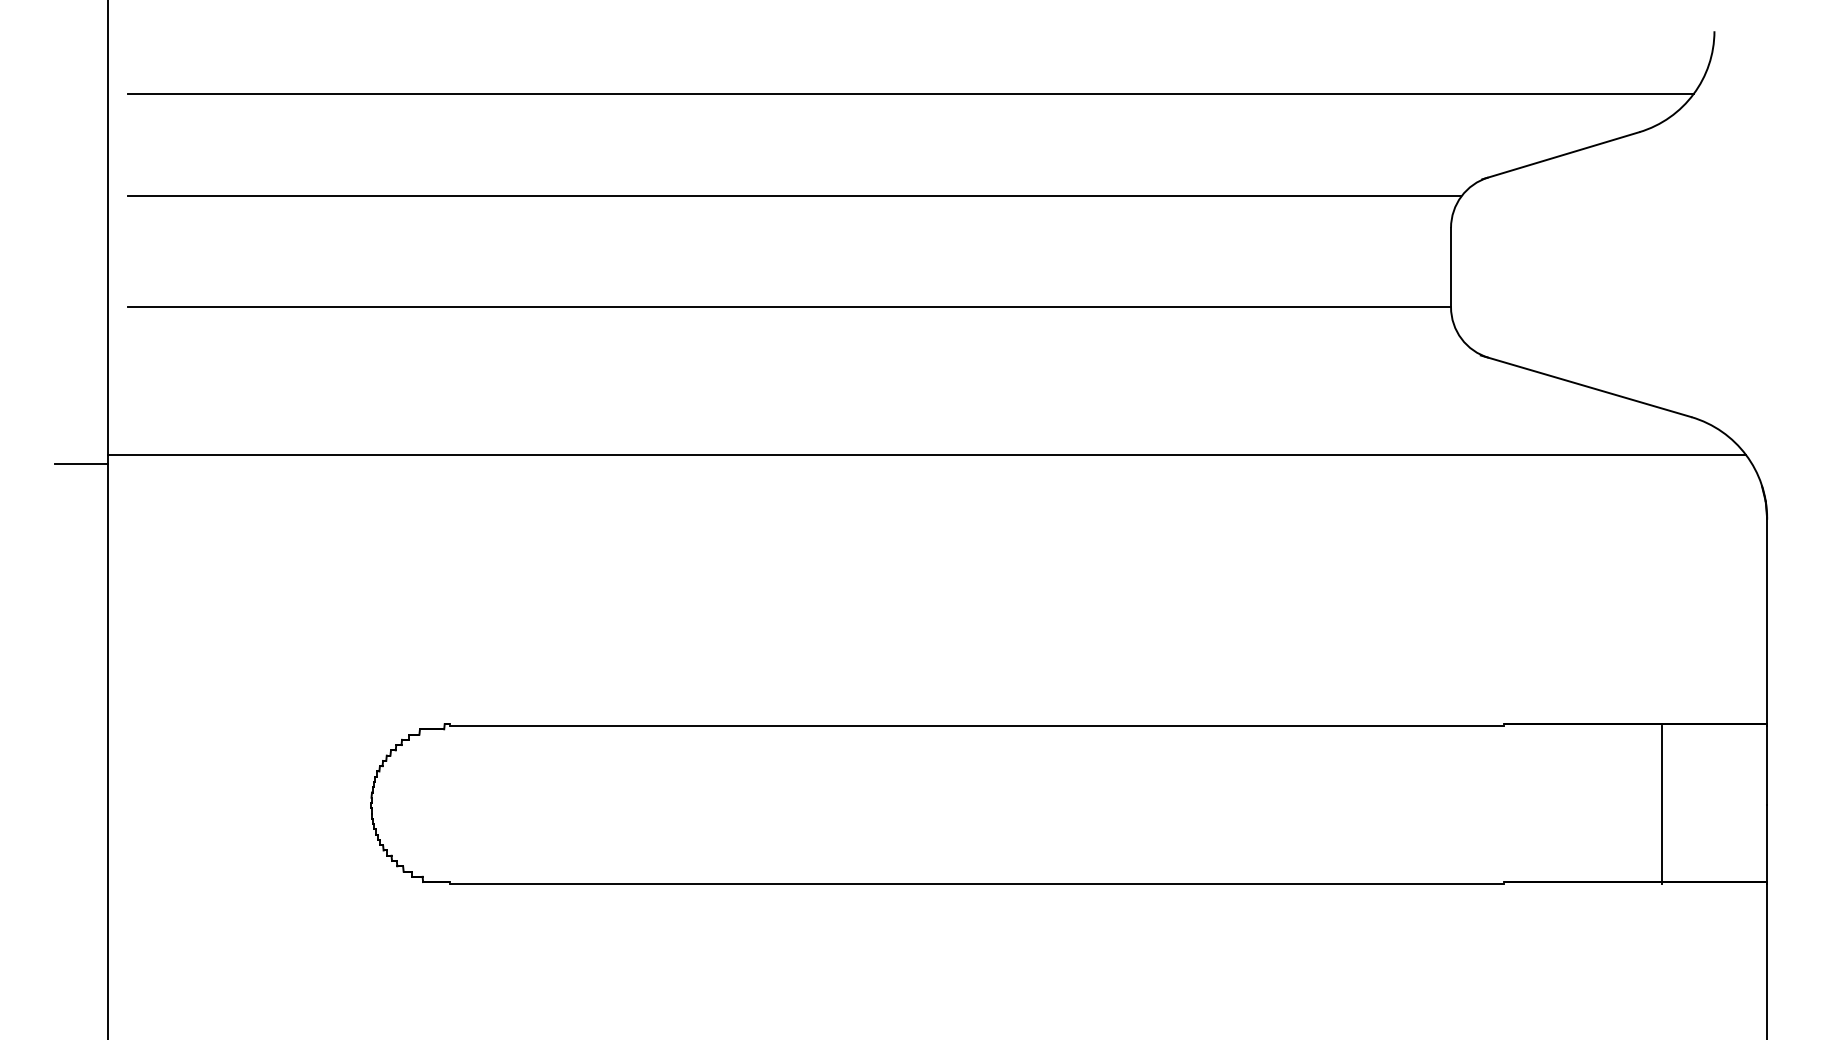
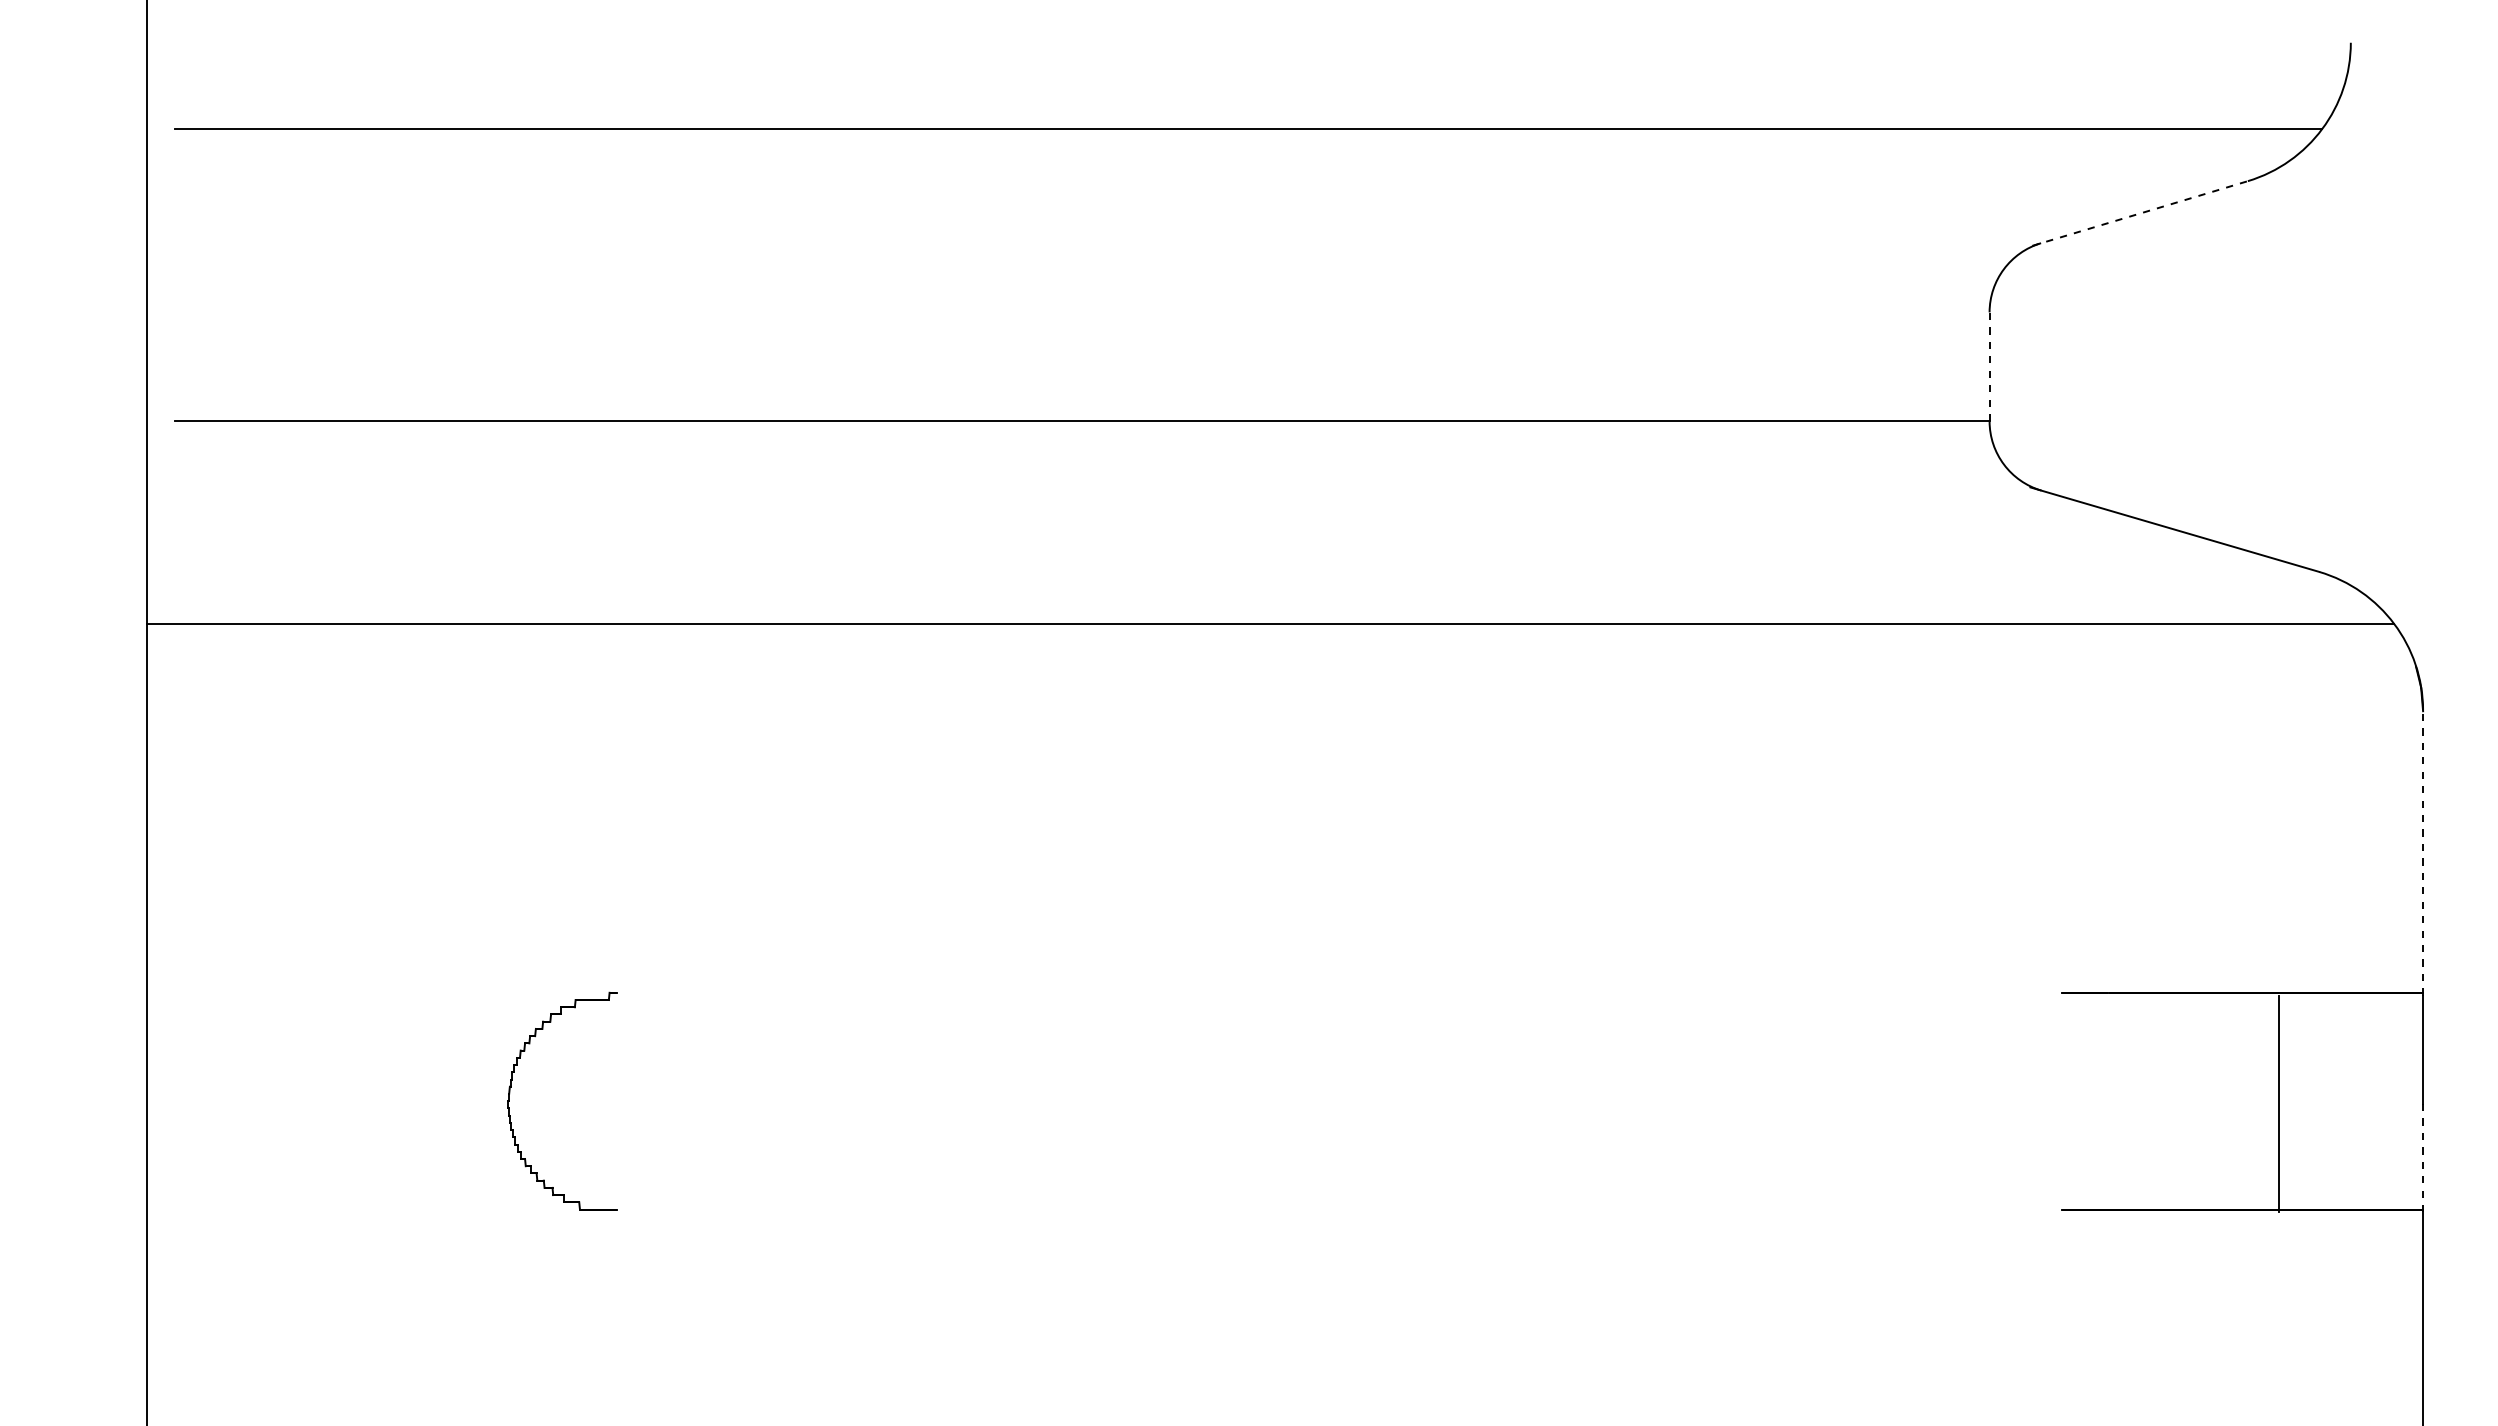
line: (1561, 155) -> (2140, 213), solid -> dashed
line: (793, 196) -> (1088, 269), removed
line: (1450, 267) -> (1989, 366), solid -> dashed
line: (80, 464) -> (110, 636), removed
line: (1767, 621) -> (2423, 852), solid -> dashed
line: (976, 725) -> (1338, 995), removed
line: (1767, 844) -> (2423, 1157), solid -> dashed
line: (976, 884) -> (1338, 1212), removed

